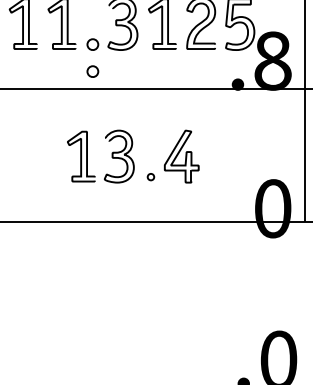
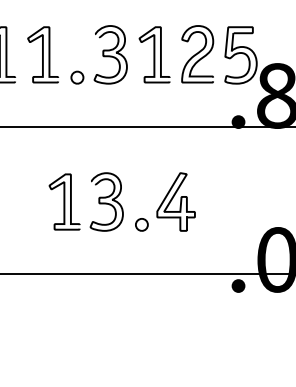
part: (92, 71) -> (77, 107), removed
part: (150, 176) -> (141, 224), size x1.67
fill: (237, 232) -> (238, 286), added

